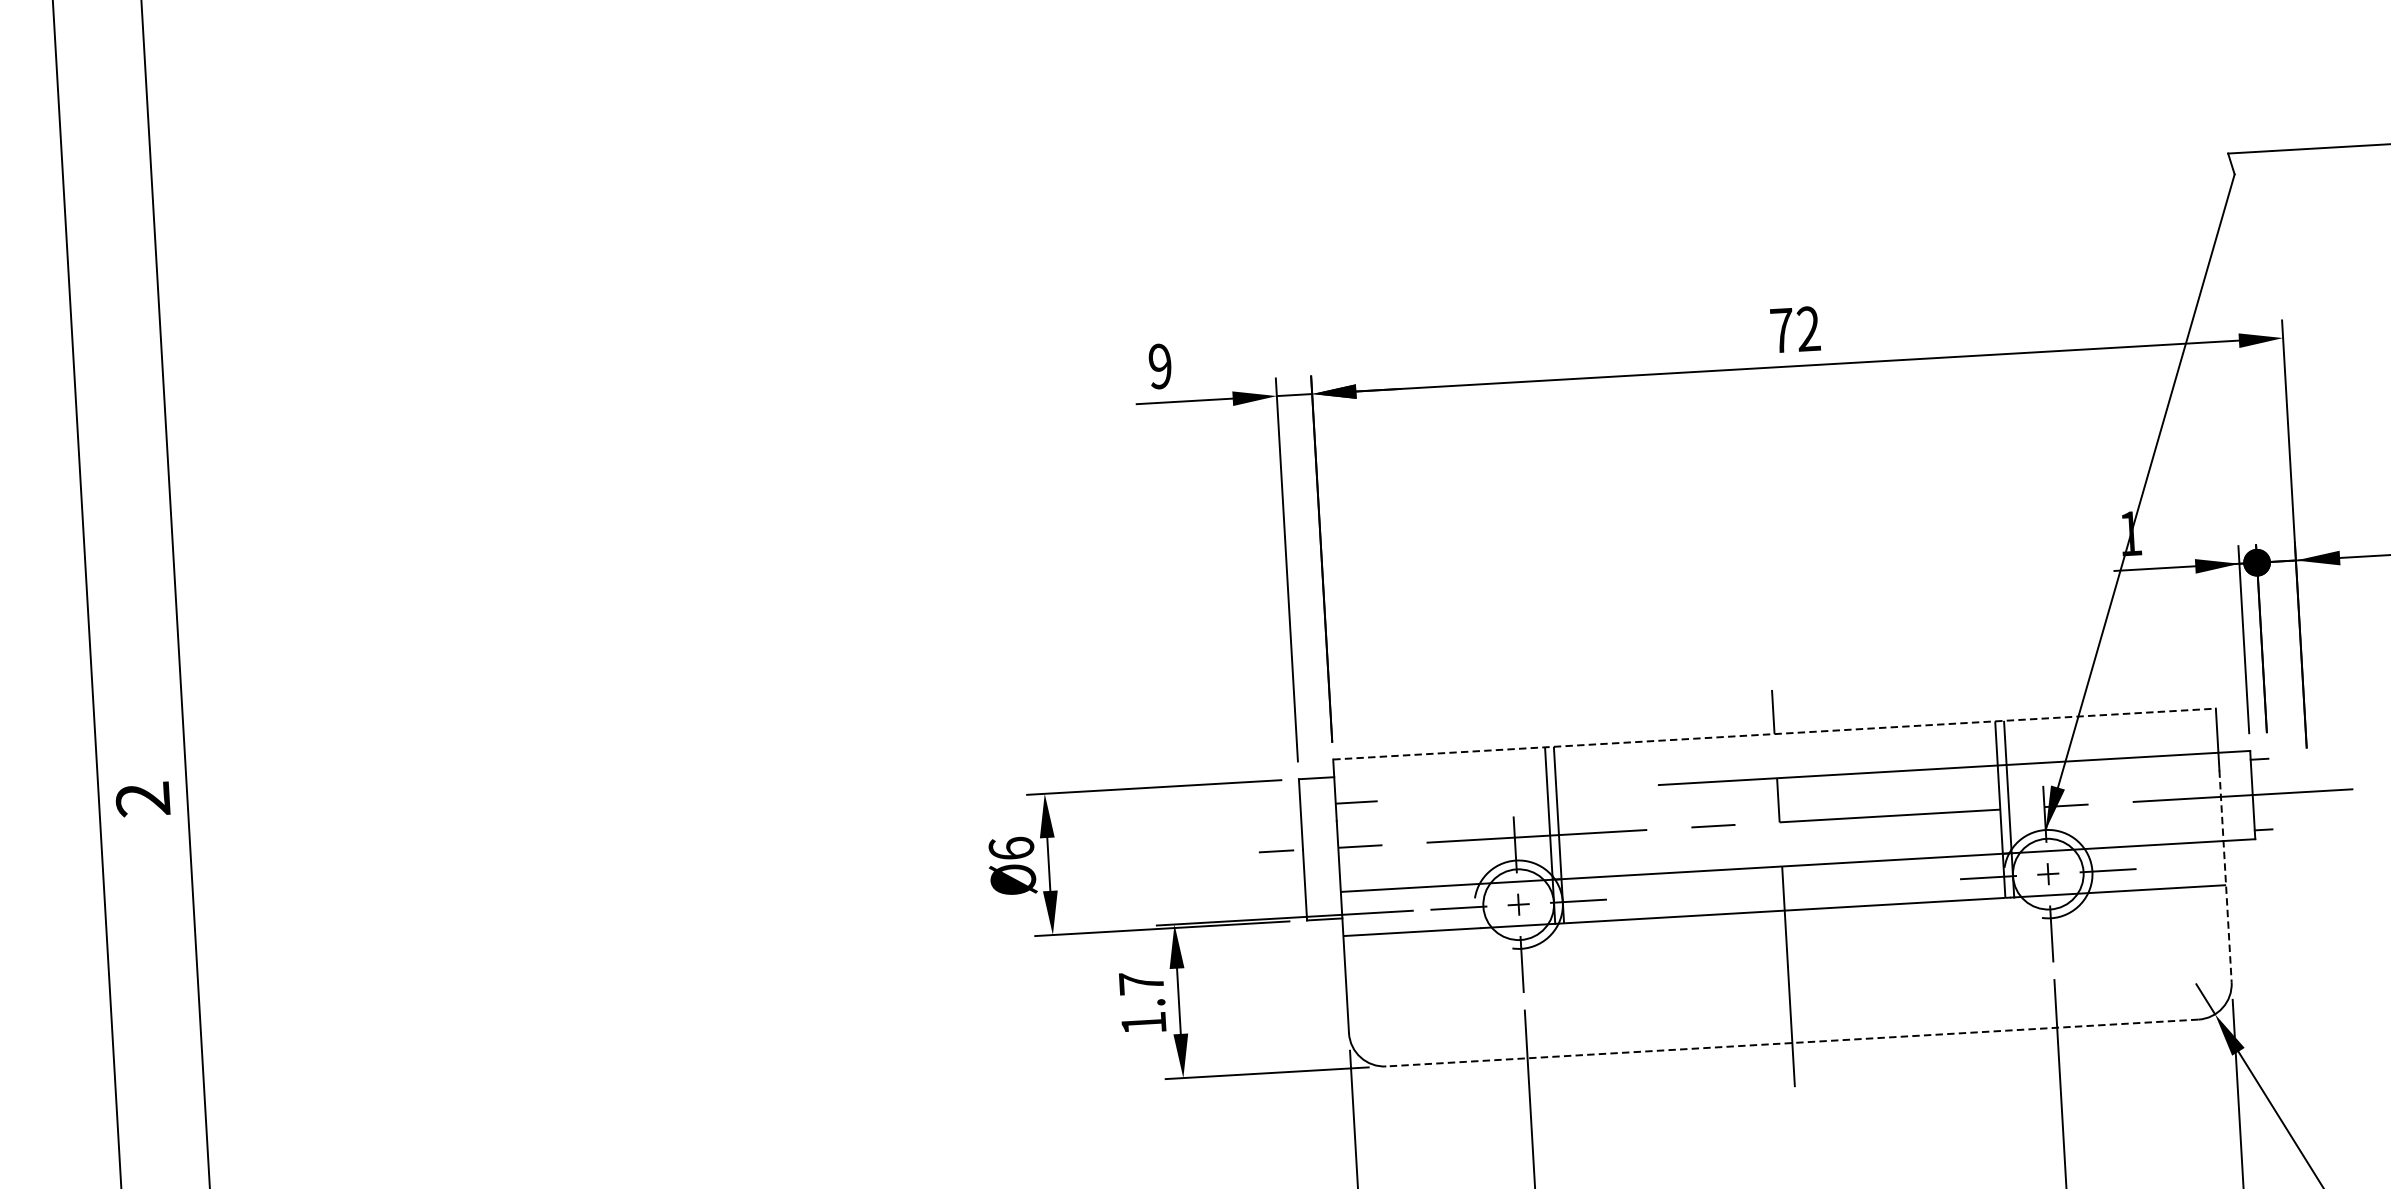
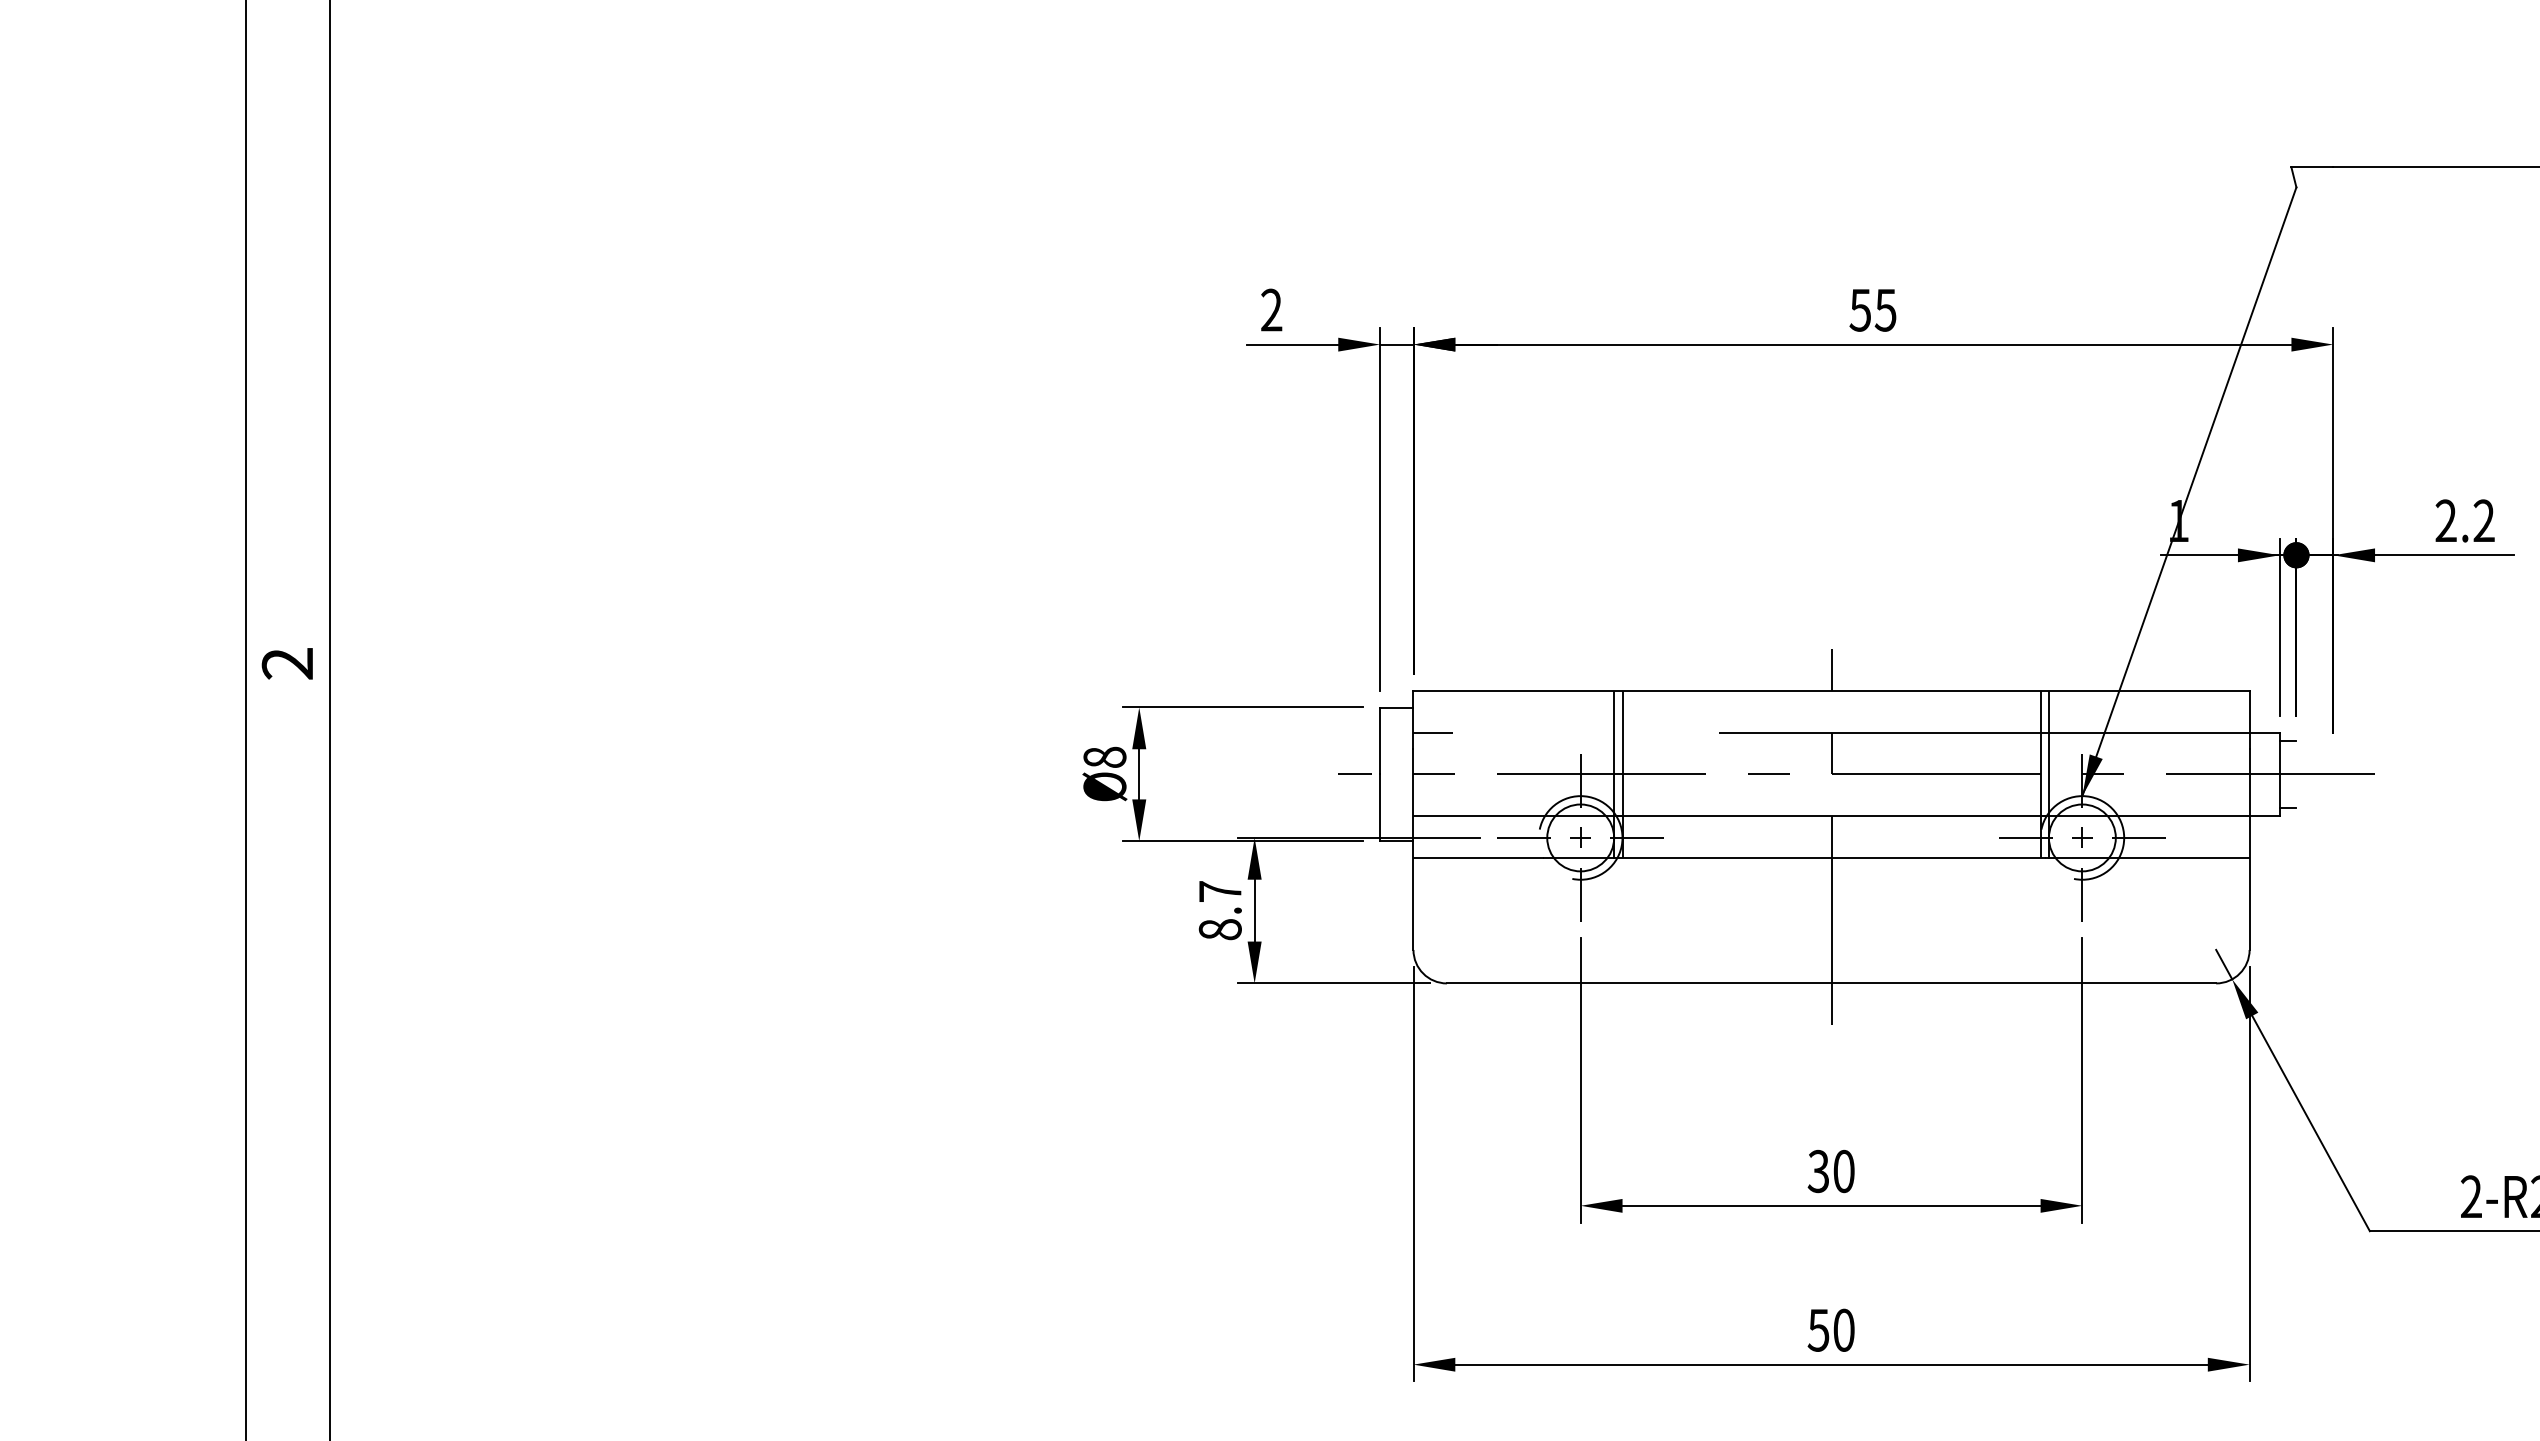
text: (1794, 329) -> (1872, 309), 72 -> 55
text: (1160, 366) -> (1271, 310), 9 -> 2
line: (1775, 733) -> (1832, 690), dashed -> solid
text: (1011, 847) -> (1104, 756), Ø6 -> Ø8
line: (2225, 877) -> (2249, 850), dashed -> solid
text: (1142, 1023) -> (1219, 929), 1.7 -> 8.7
line: (1792, 1043) -> (1831, 983), dashed -> solid

